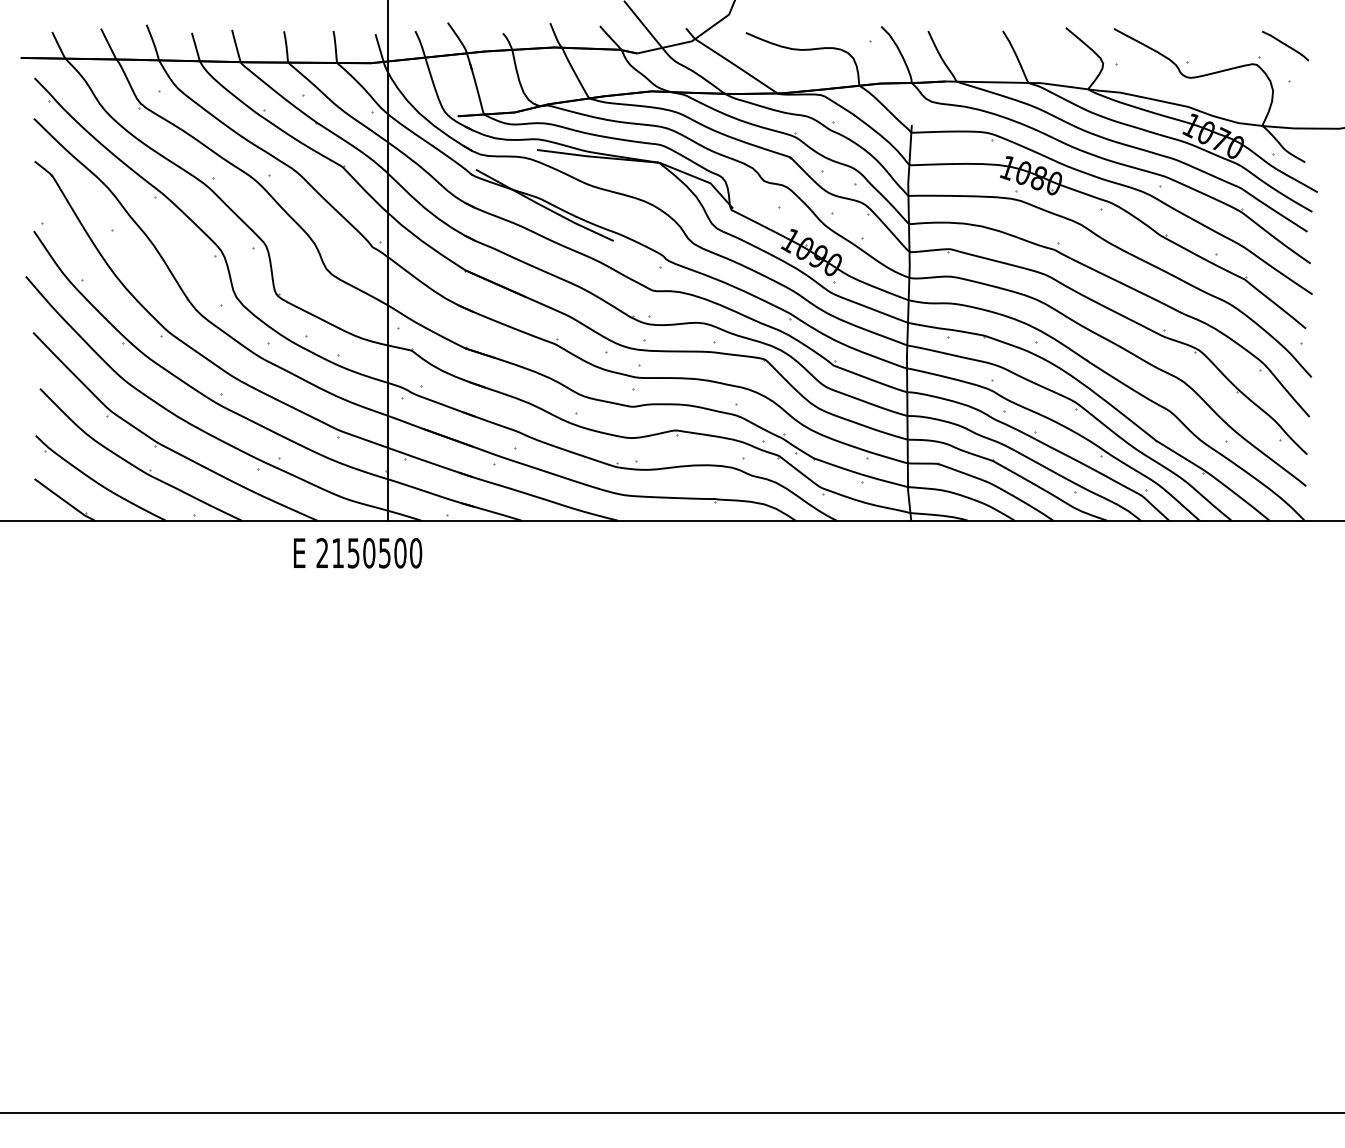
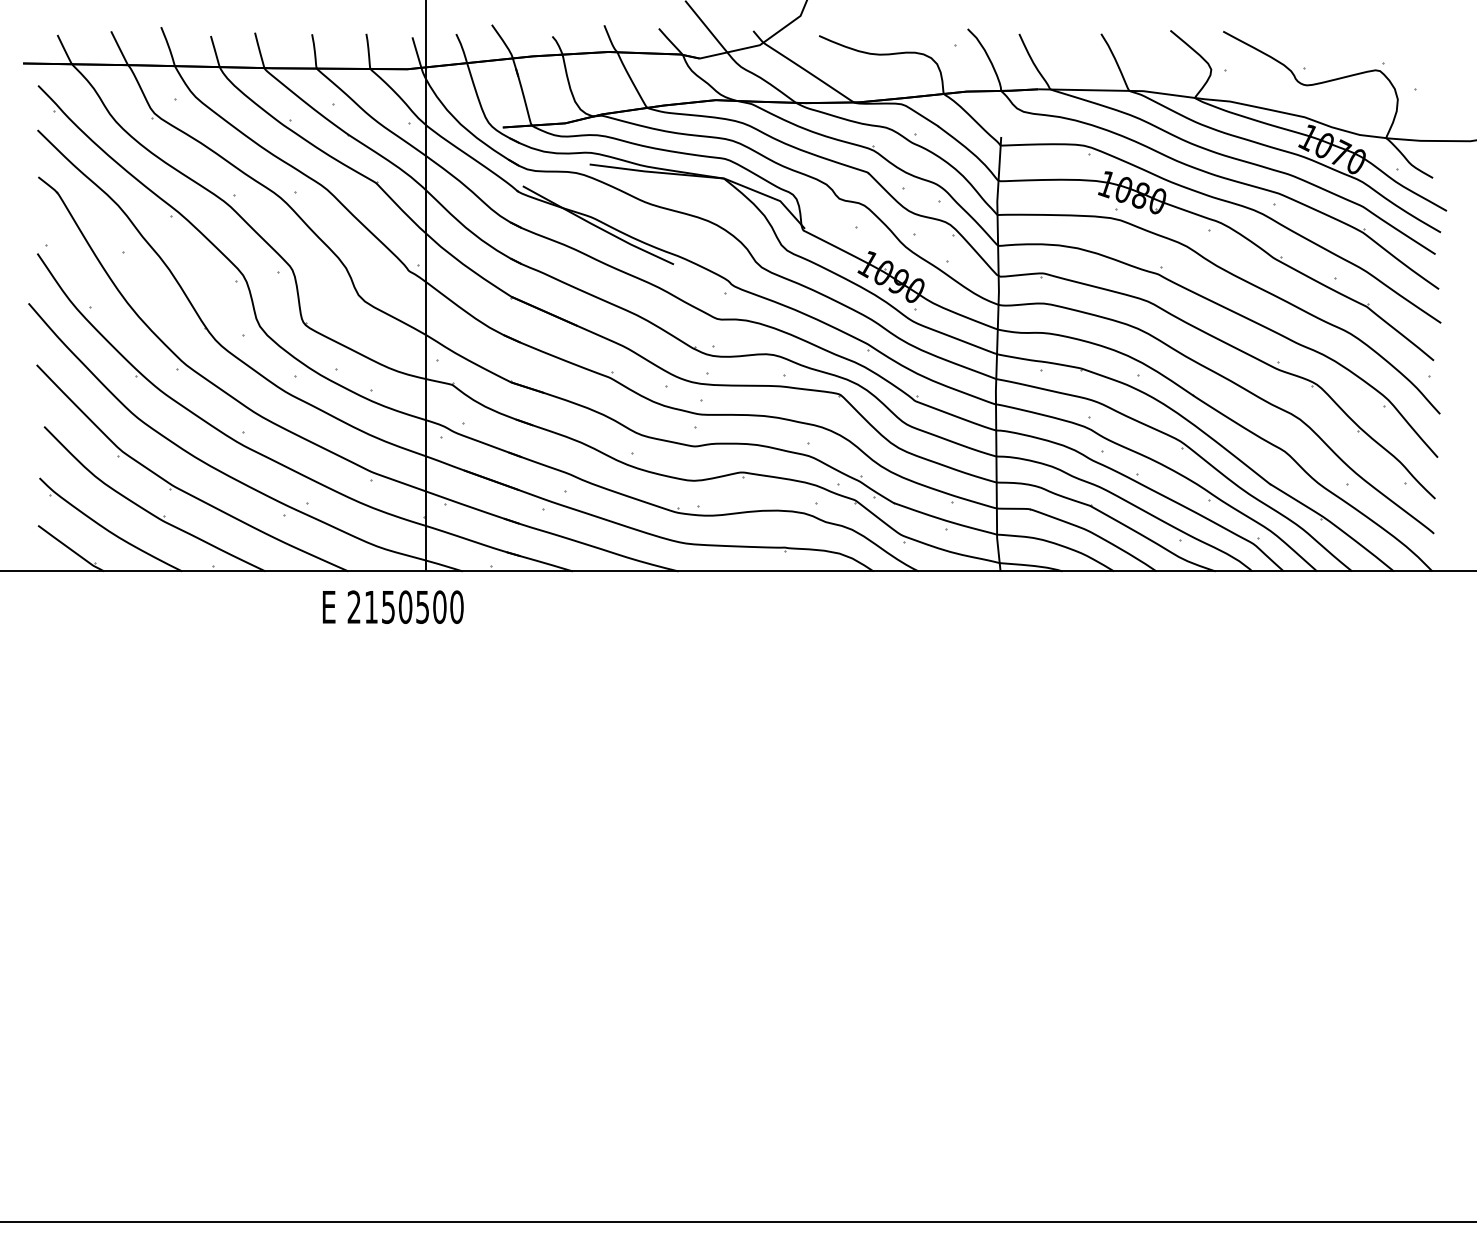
curve: (1285, 45) -> (1411, 49), removed

